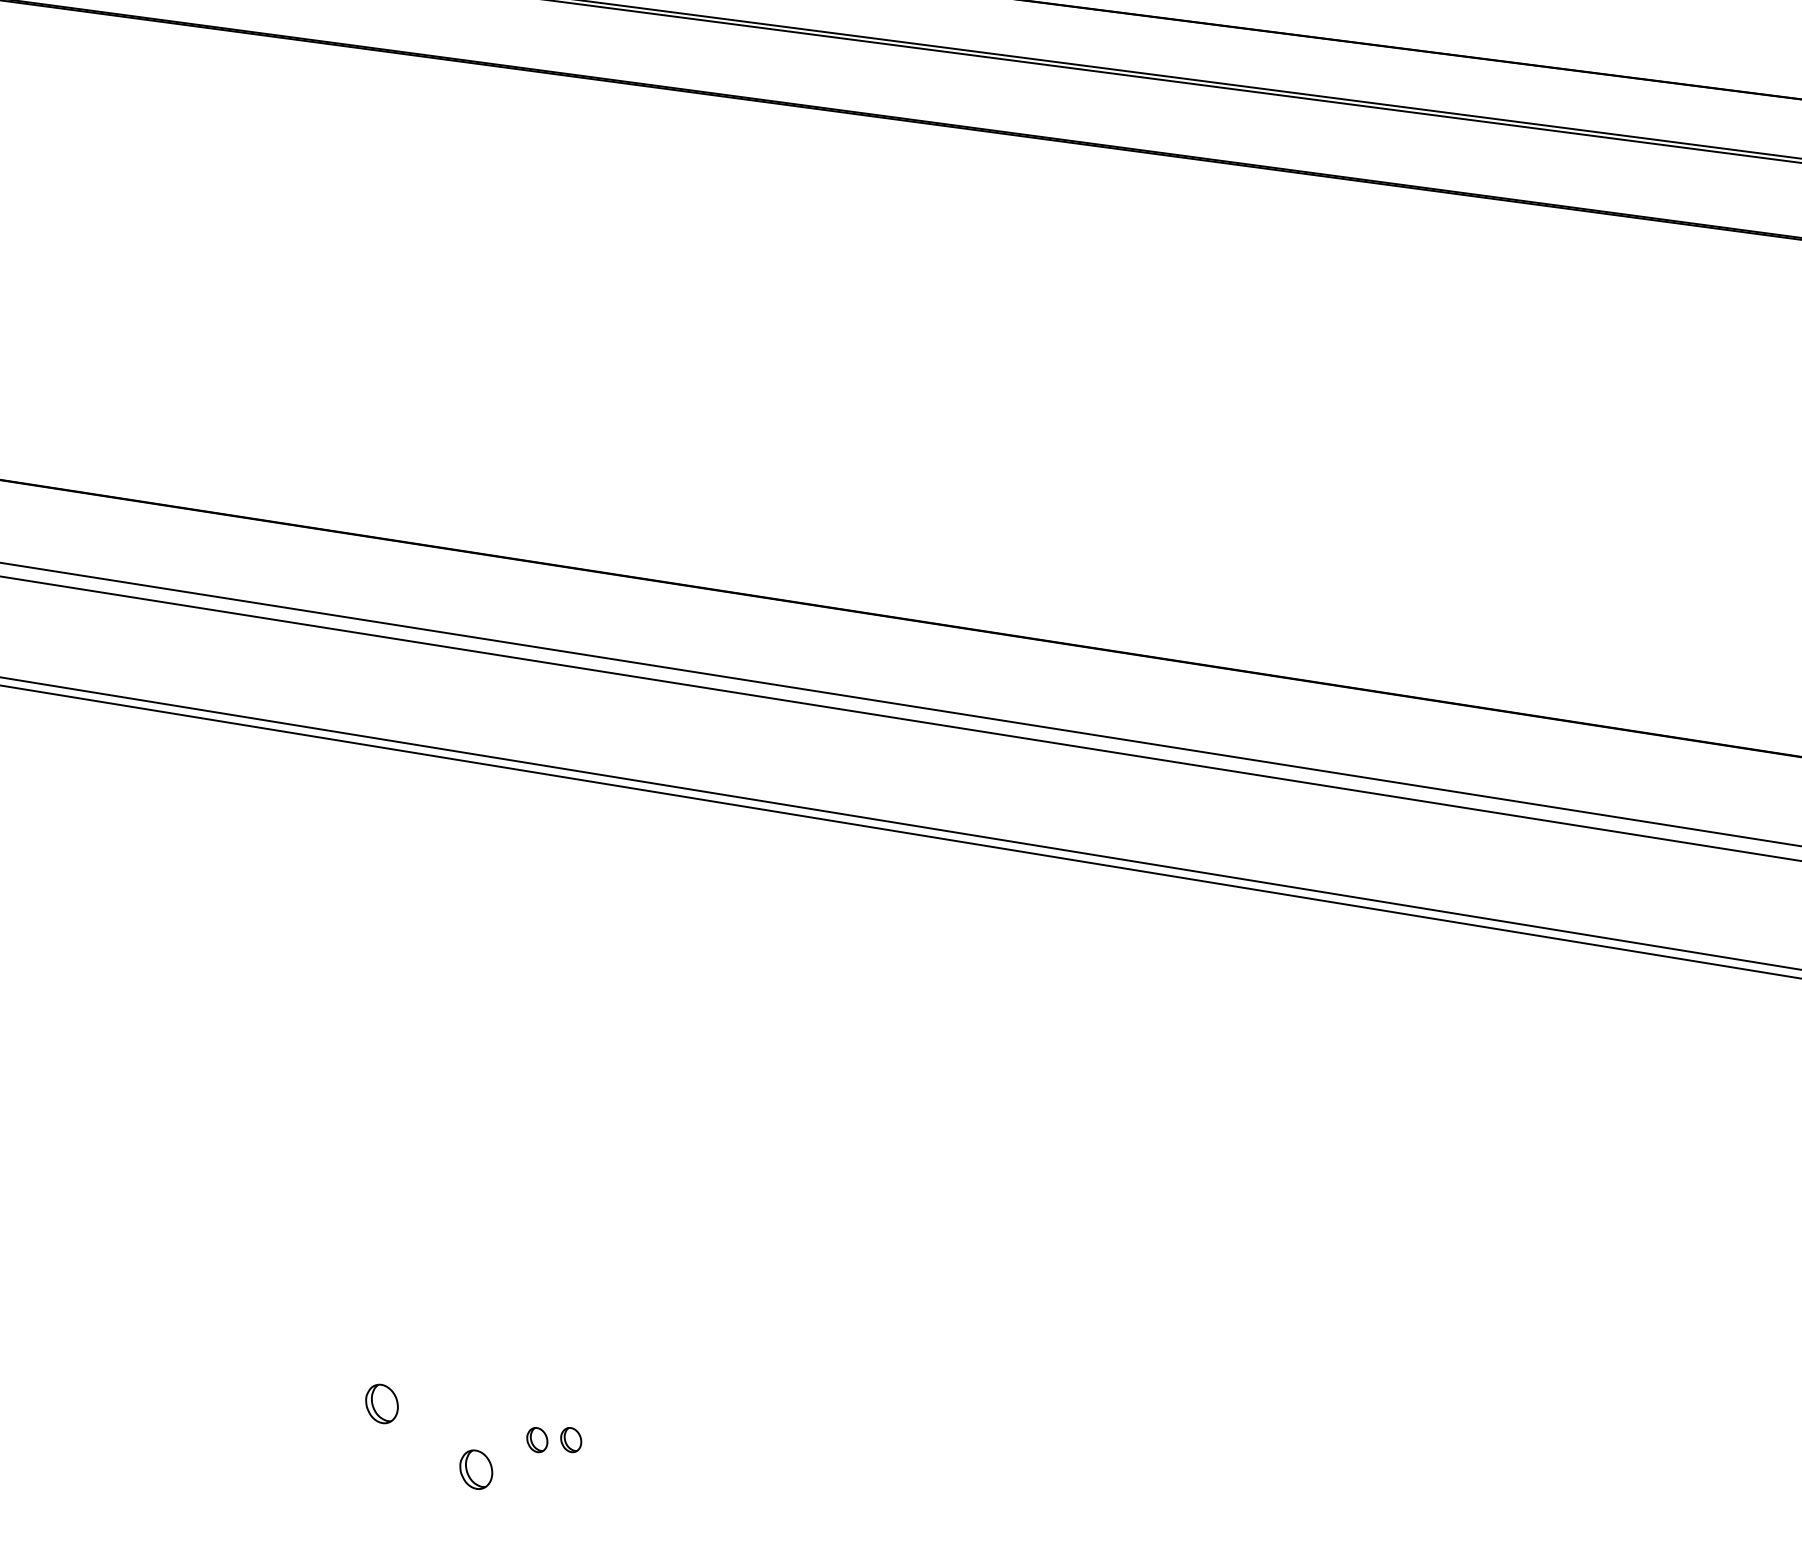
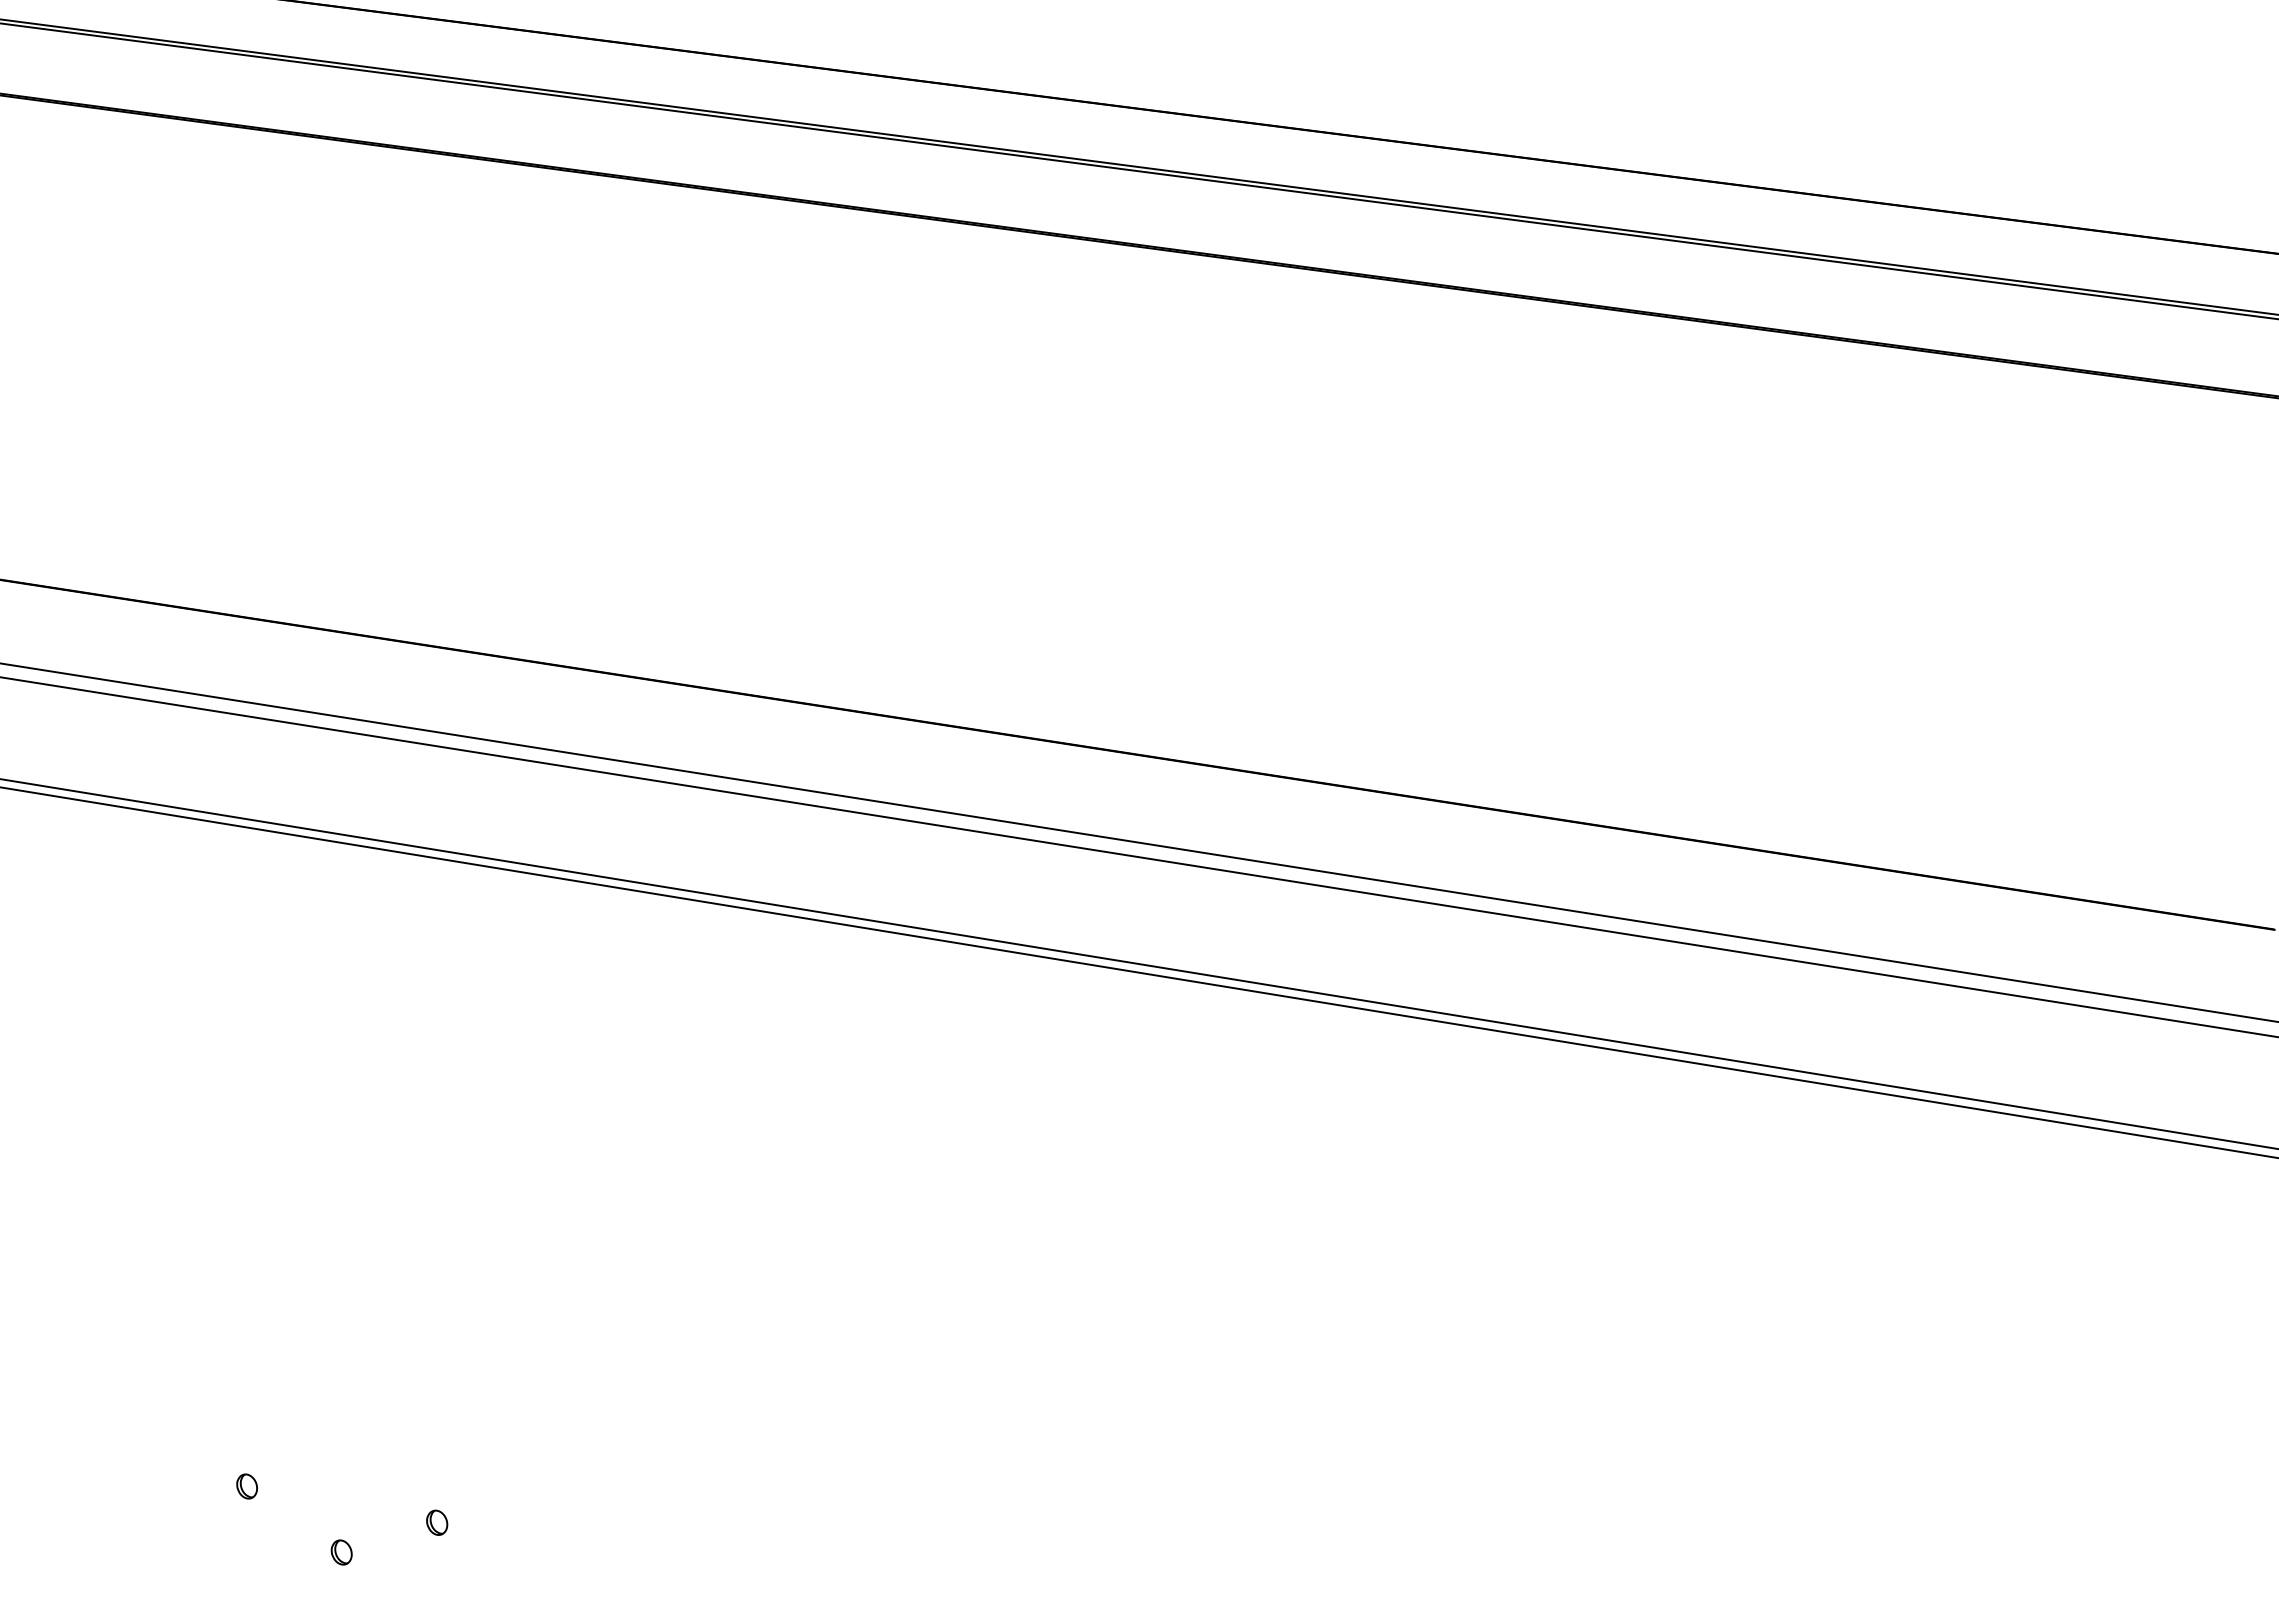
part: (381, 1403) -> (246, 1486), size x0.62
part: (537, 1439) -> (403, 1522), removed
part: (475, 1469) -> (341, 1552), size x0.62

